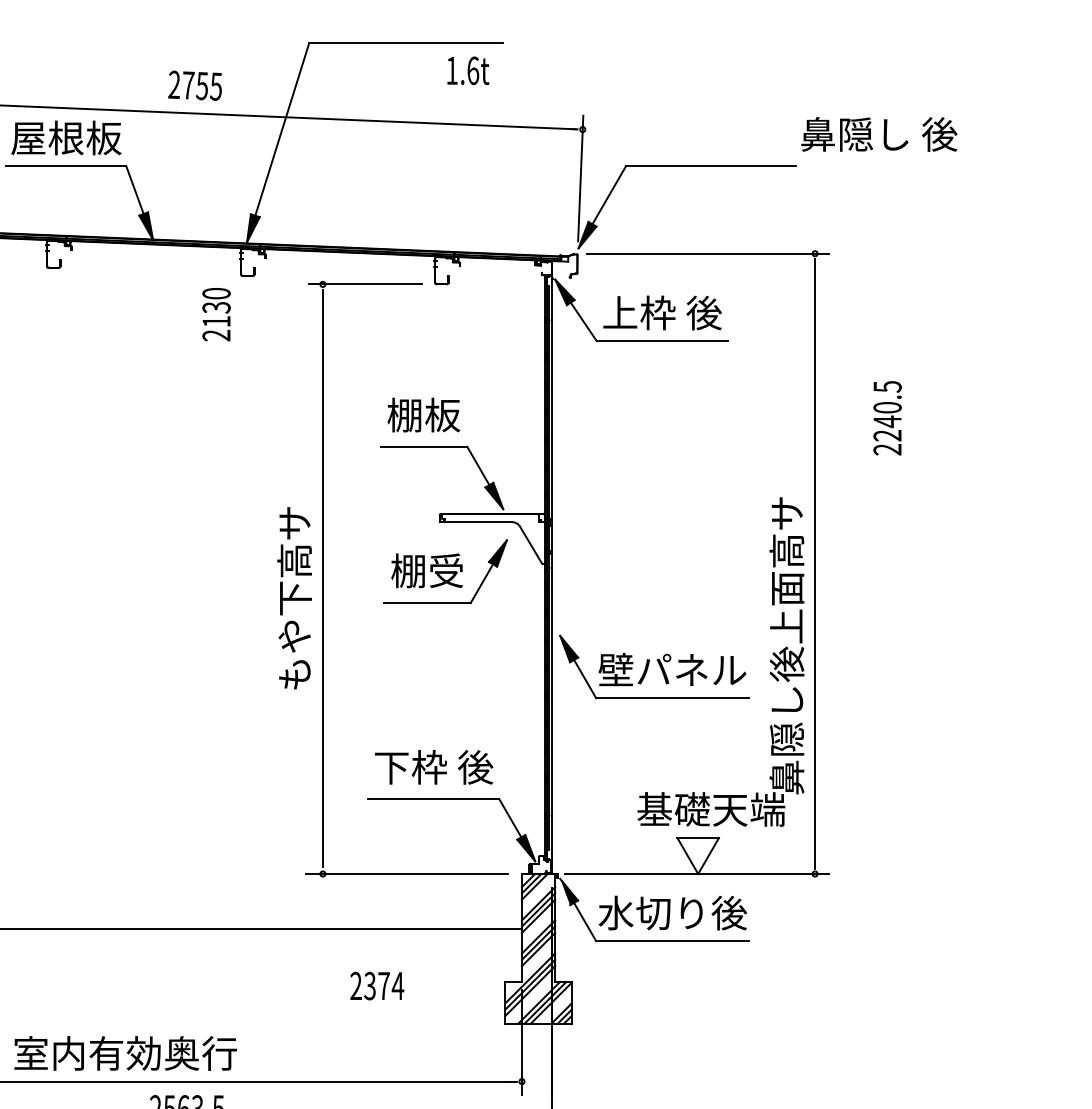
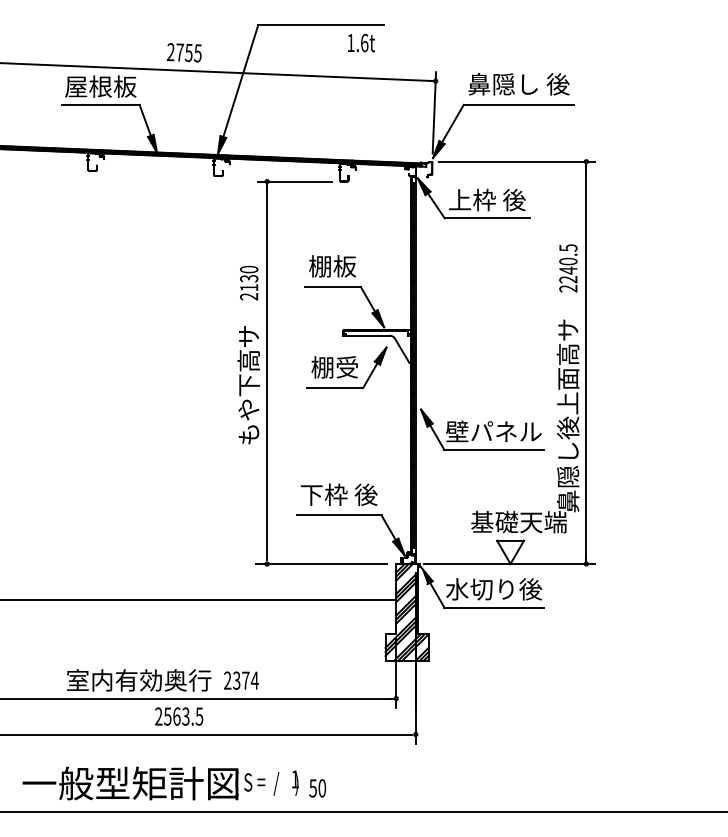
text: (878, 134) -> (518, 84), moved
text: (217, 313) -> (249, 282), moved
text: (887, 418) -> (568, 268), moved
text: (377, 985) -> (241, 680), moved

